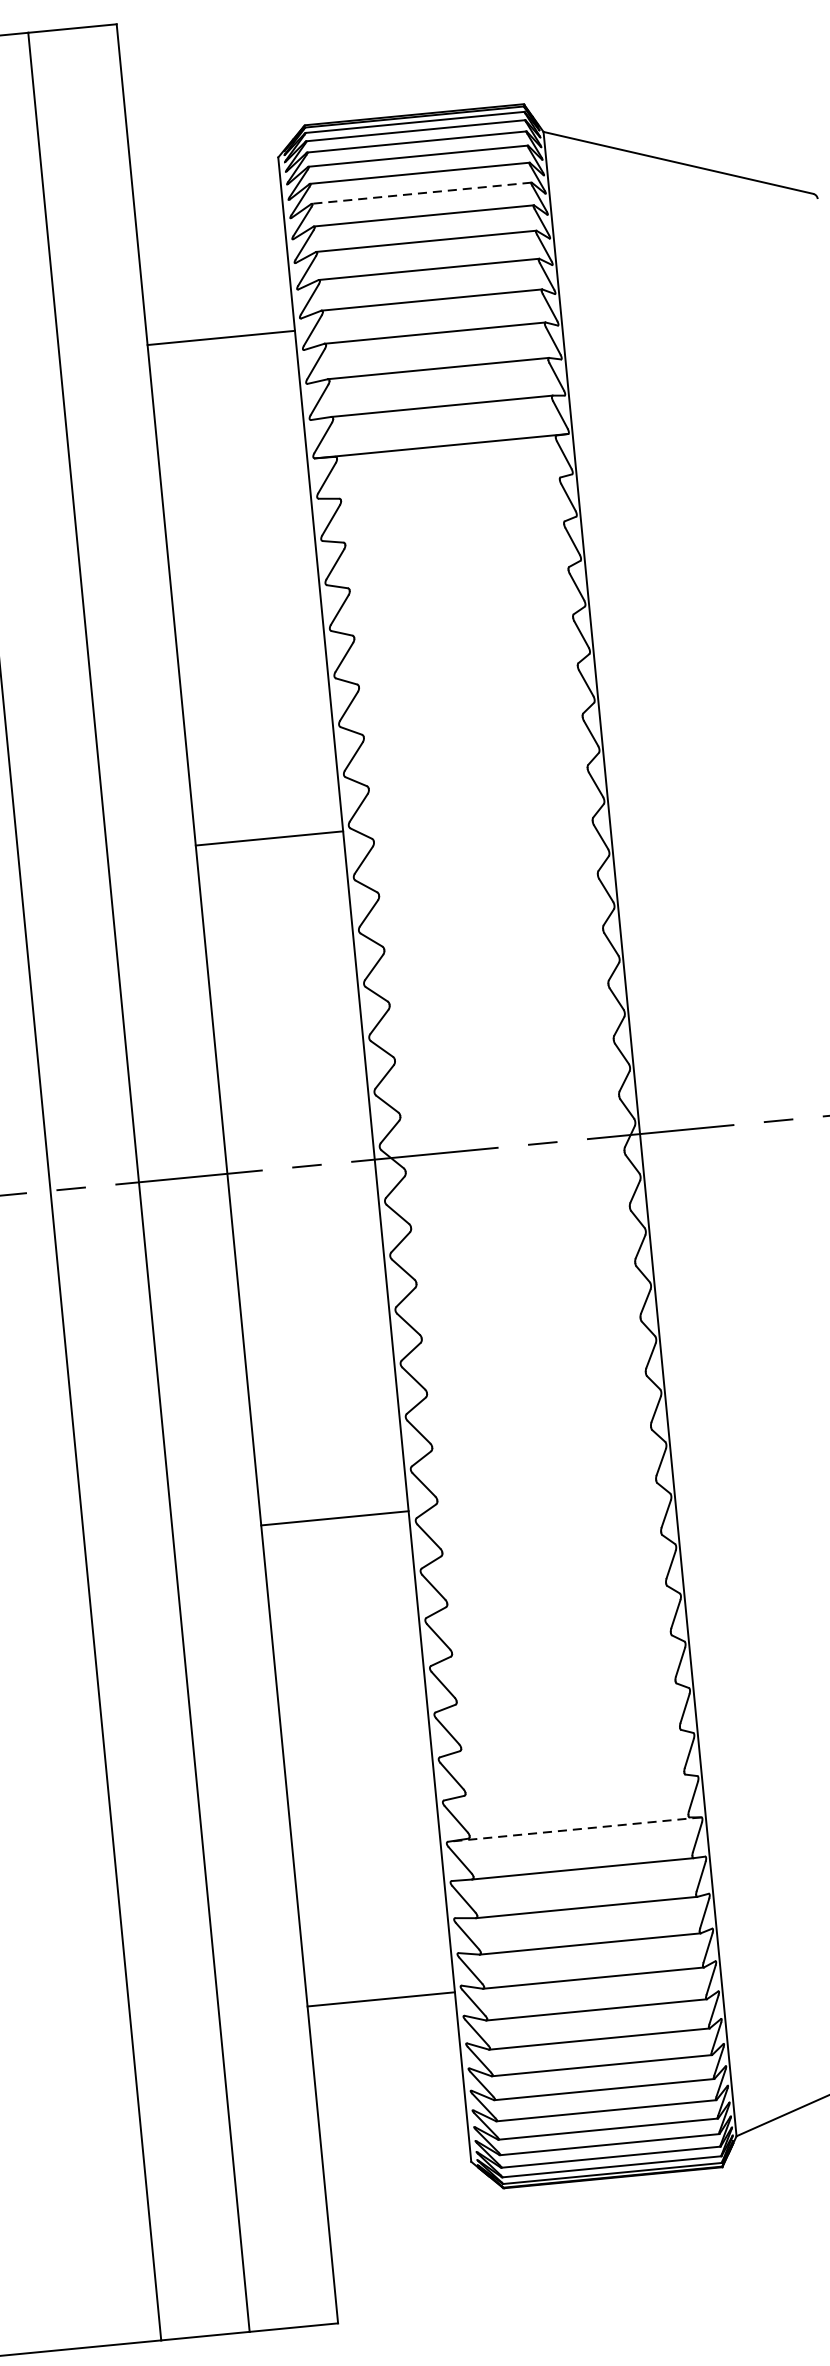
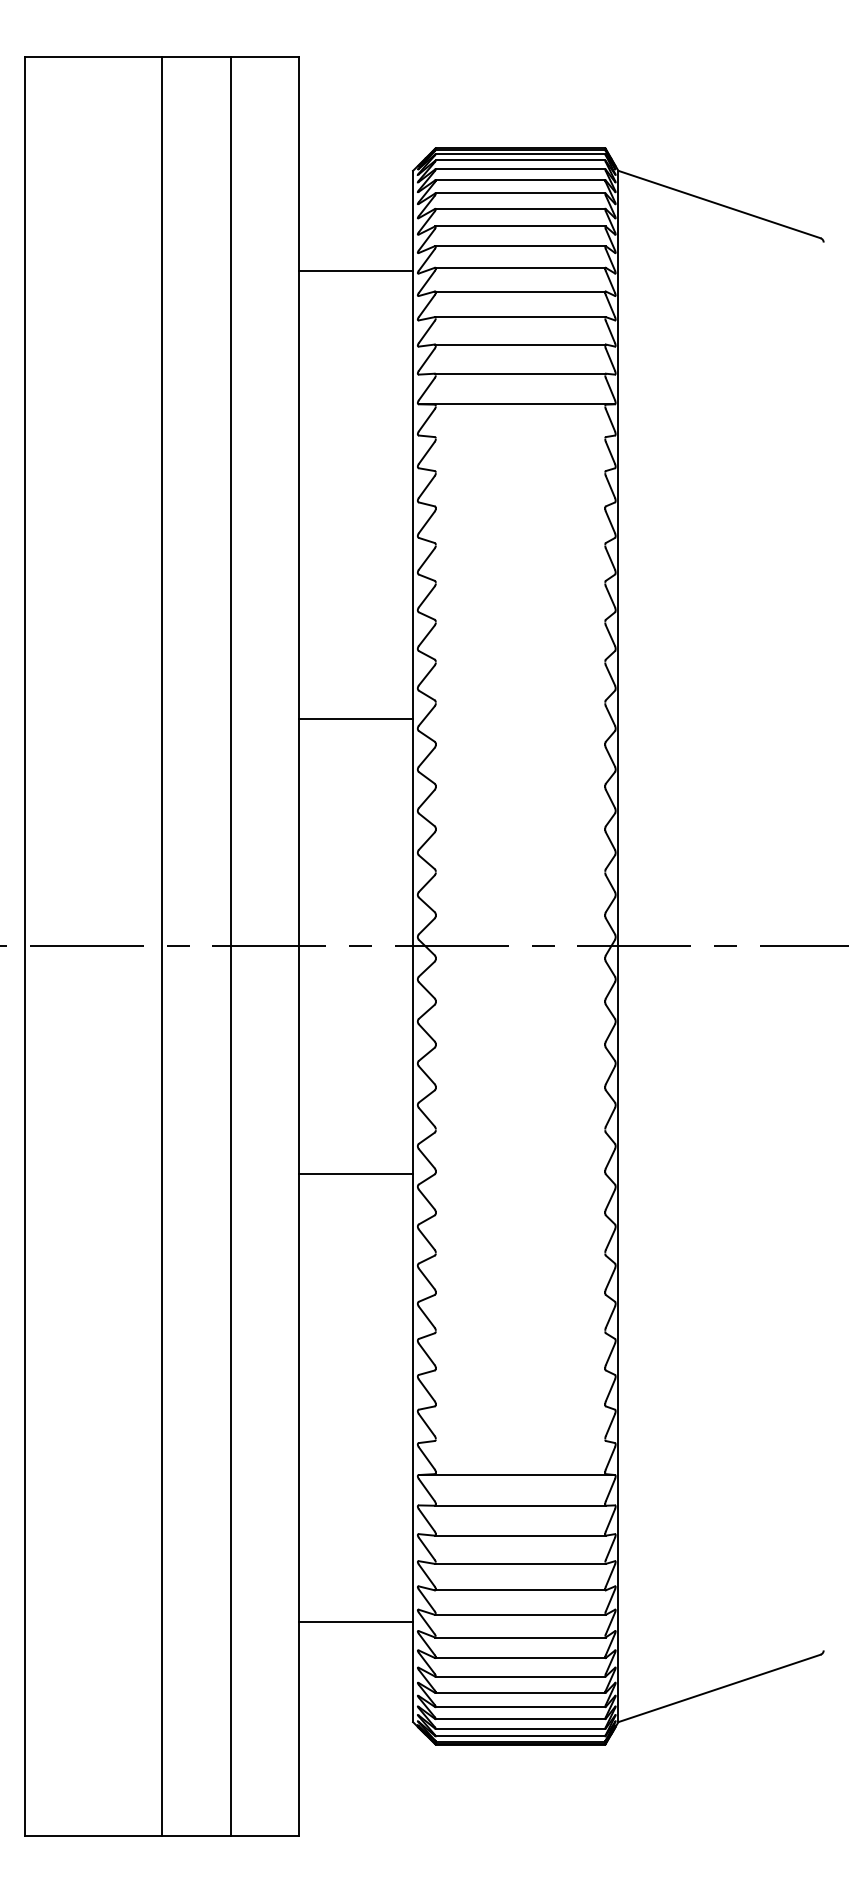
line: (421, 192) -> (520, 208), dashed -> solid
line: (221, 338) -> (356, 271), moved
line: (270, 838) -> (356, 719), moved
line: (335, 1518) -> (356, 1173), moved
line: (575, 1830) -> (517, 1475), dashed -> solid
line: (381, 1998) -> (356, 1621), moved

